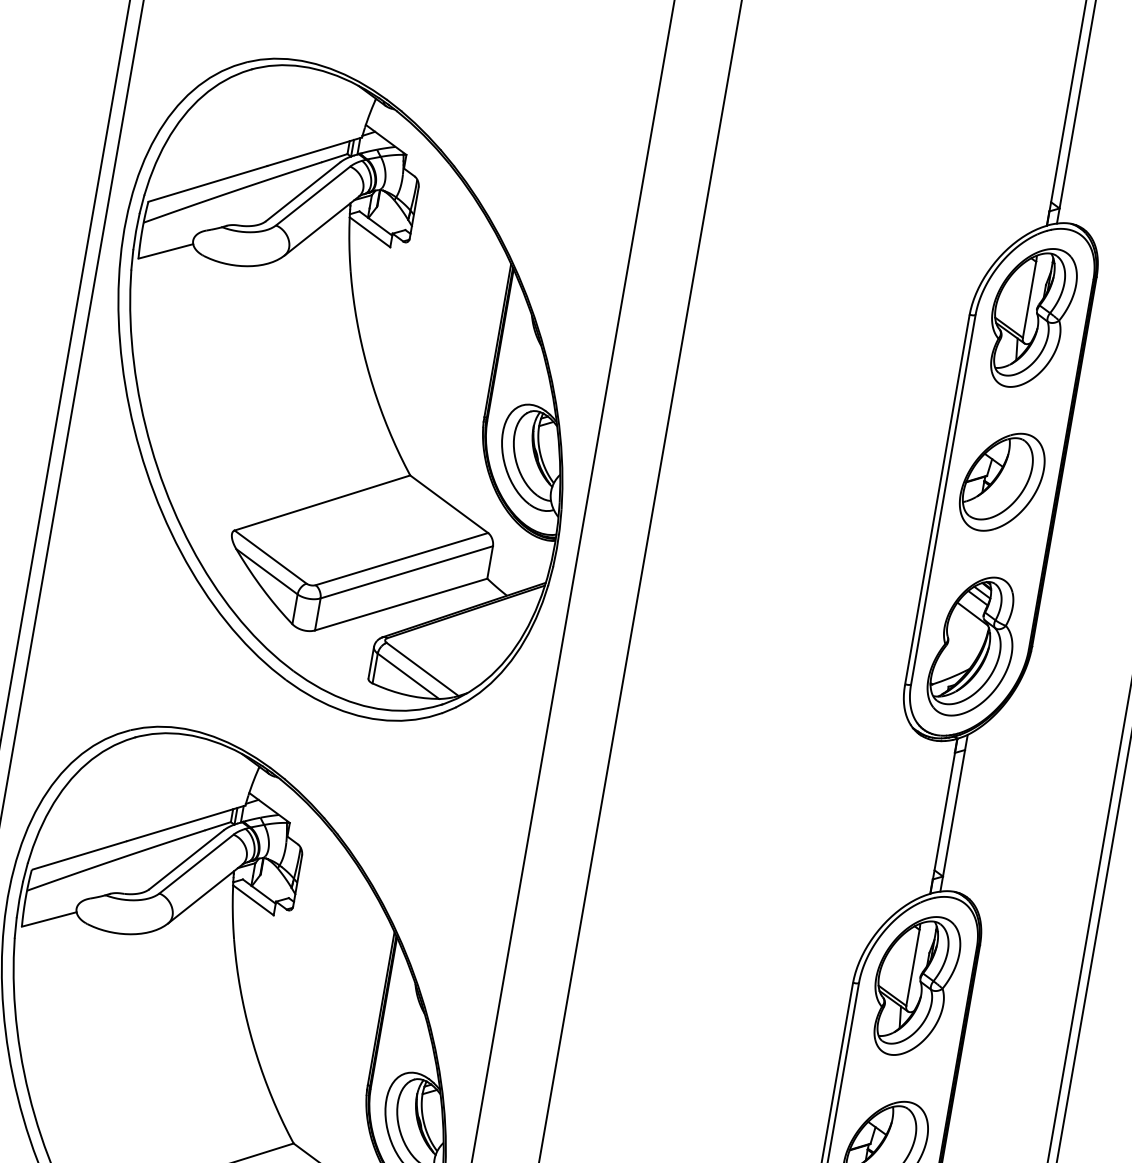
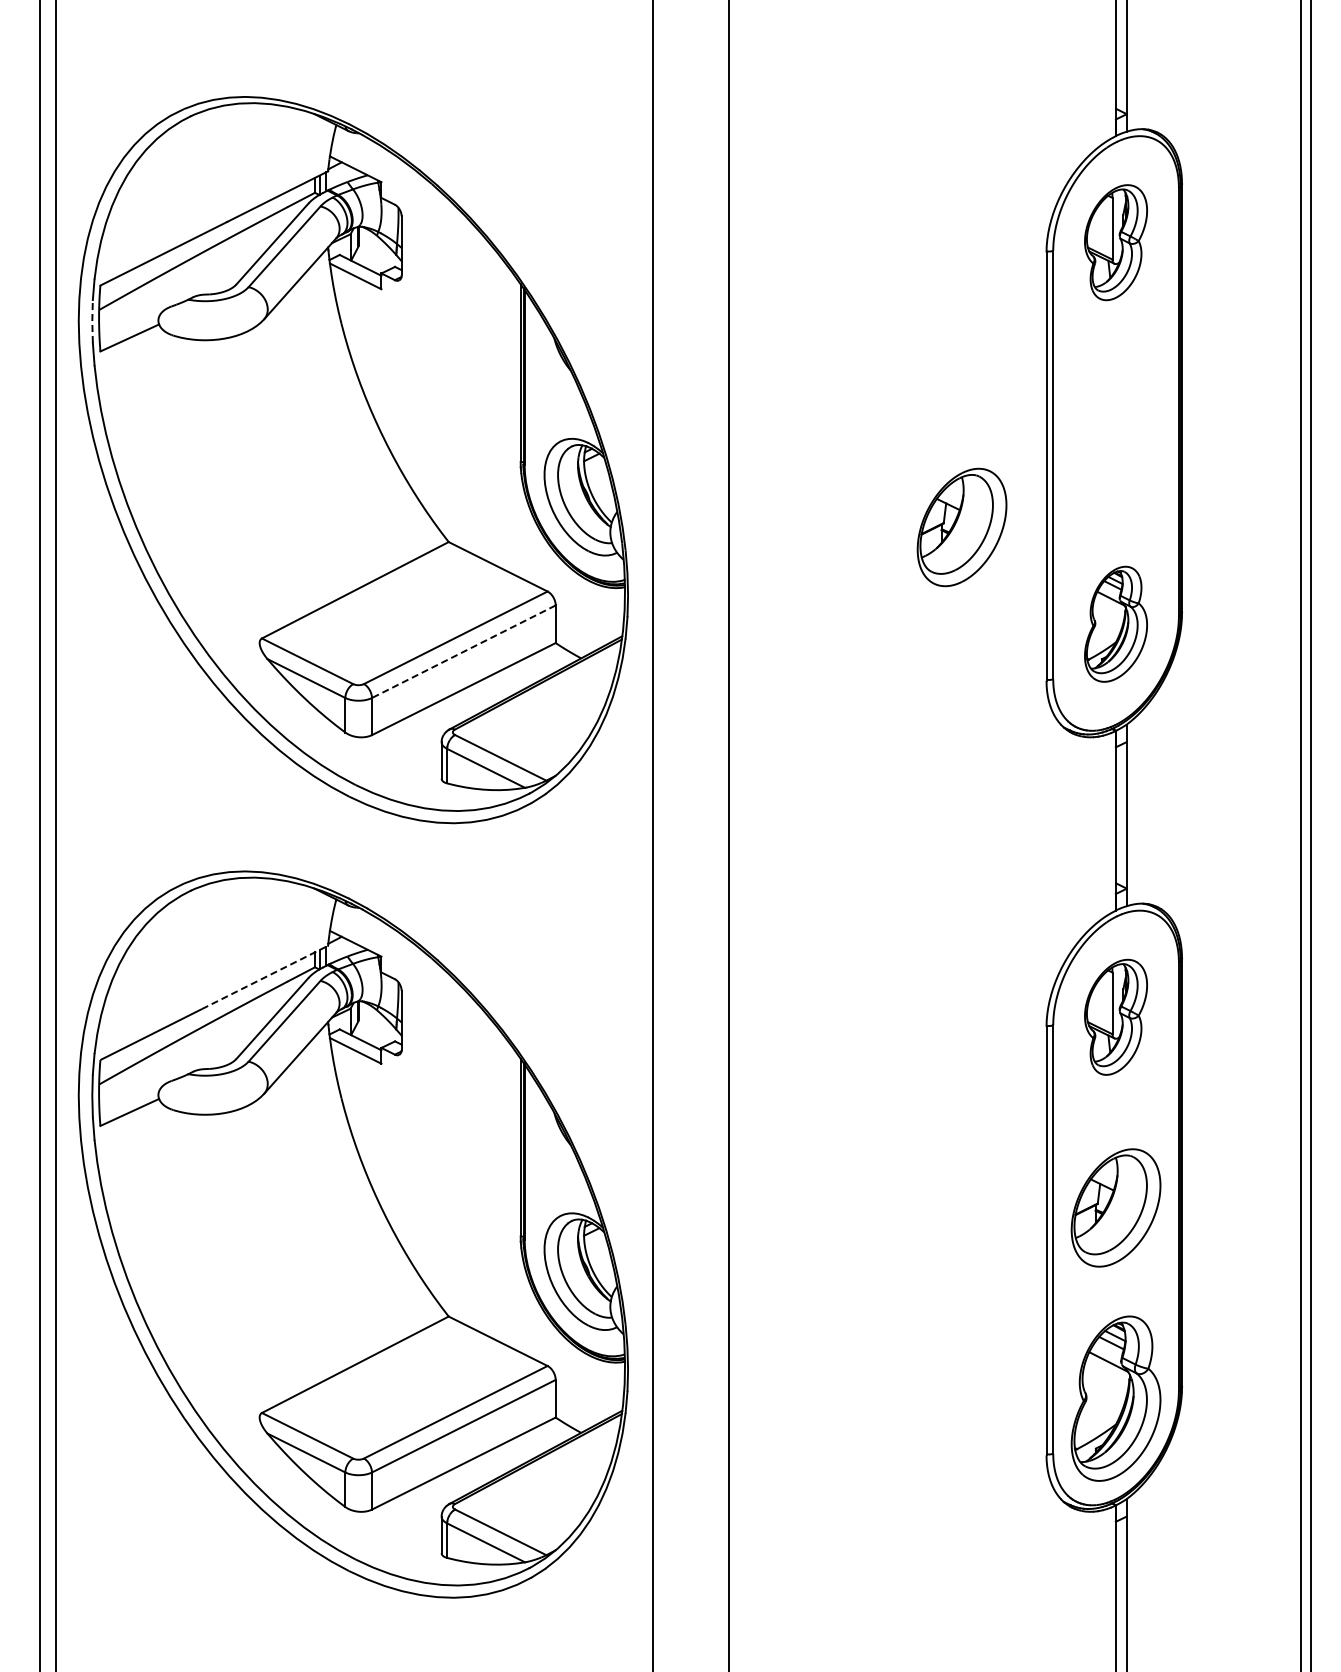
line: (136, 231) -> (92, 321), solid -> dashed
part: (1030, 317) -> (1115, 242), size x0.7
part: (1001, 482) -> (961, 527), moved
line: (406, 572) -> (463, 651), solid -> dashed
part: (972, 646) -> (1115, 624), size x0.7
line: (186, 823) -> (265, 977), solid -> dashed
part: (913, 985) -> (1115, 1017), size x0.7

